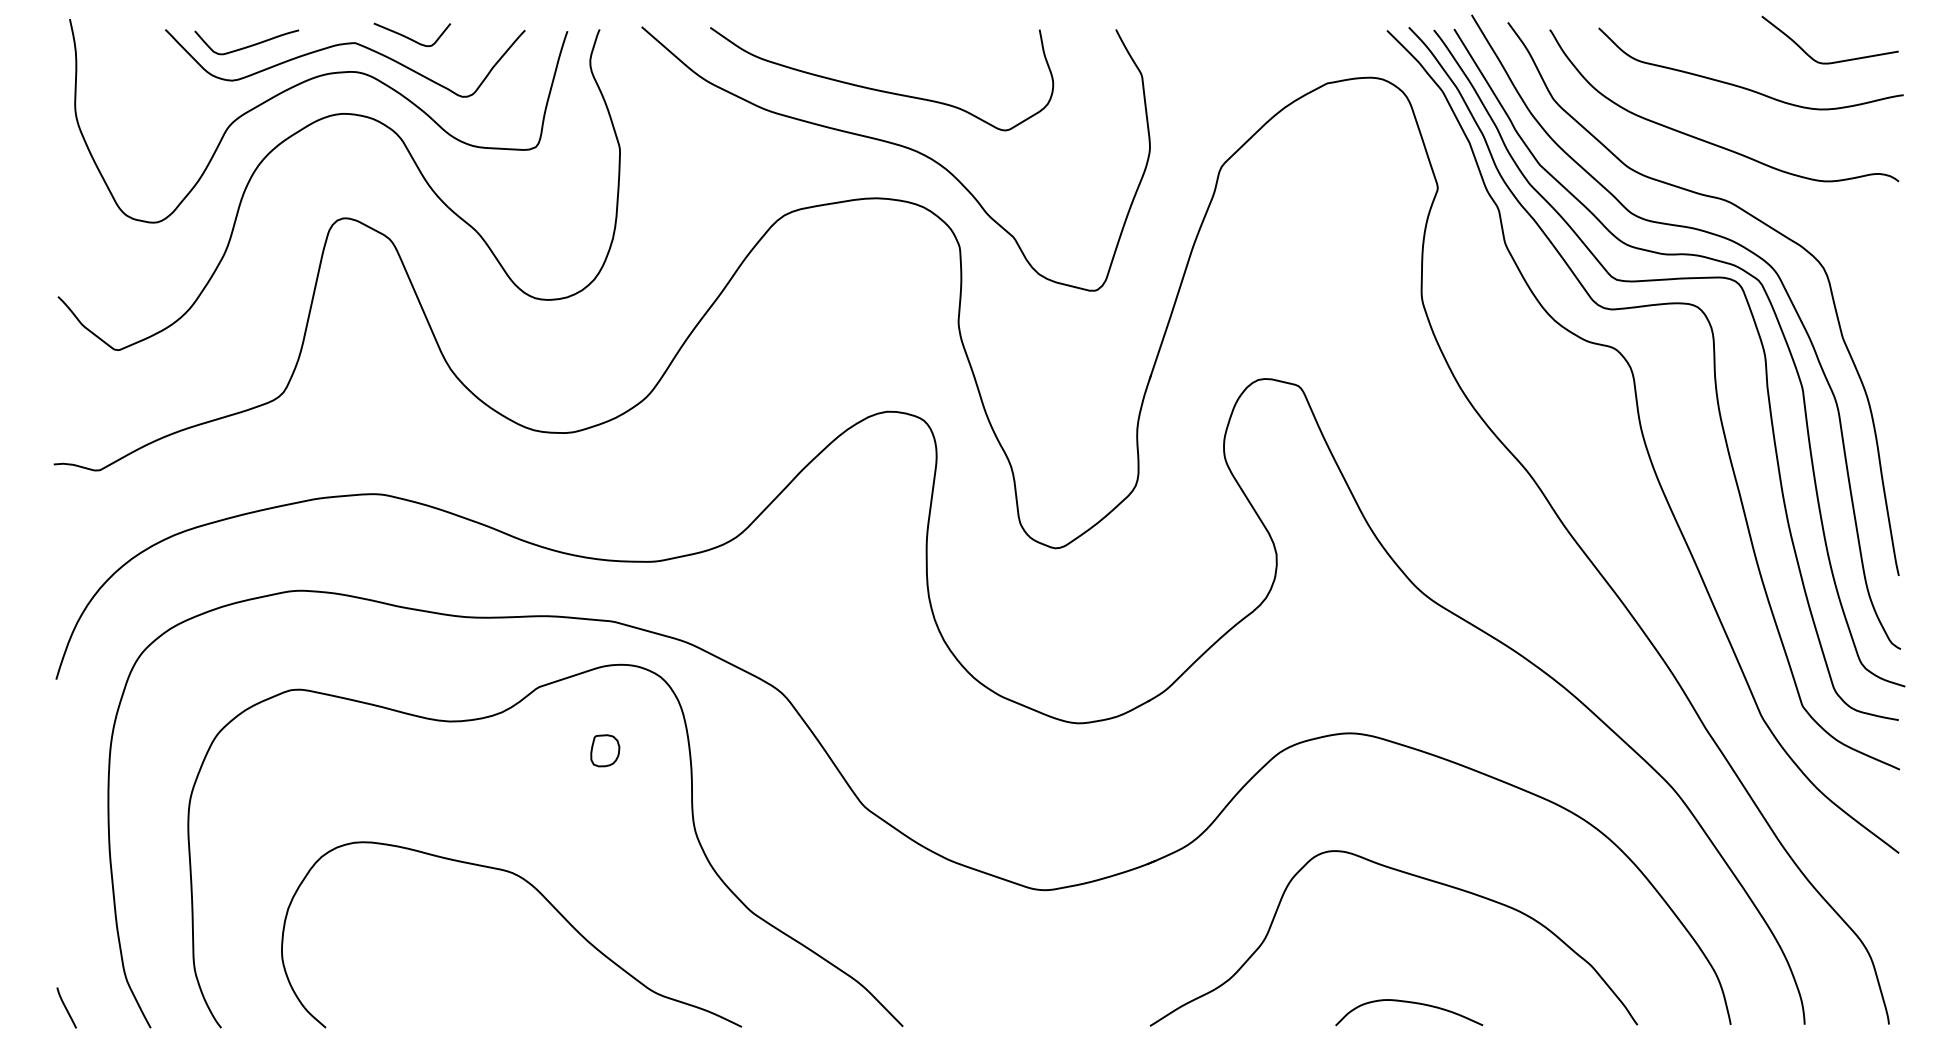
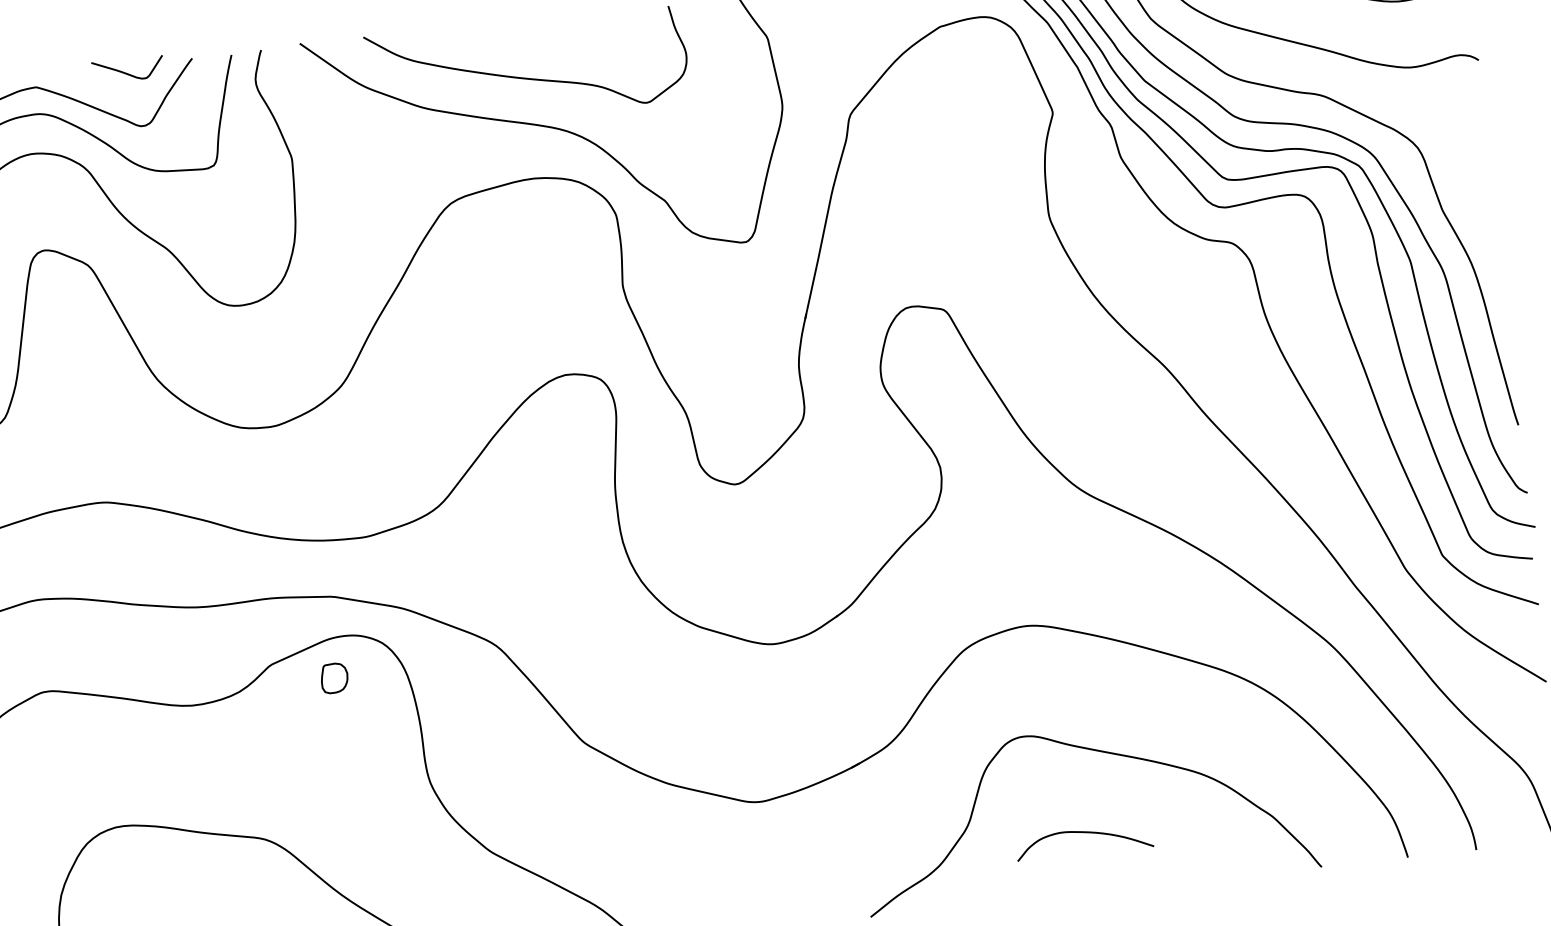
curve: (411, 38) -> (127, 73), moved
part: (605, 750) -> (334, 677), moved
curve: (1410, 1003) -> (1084, 833), moved

